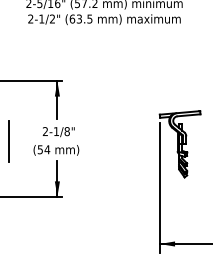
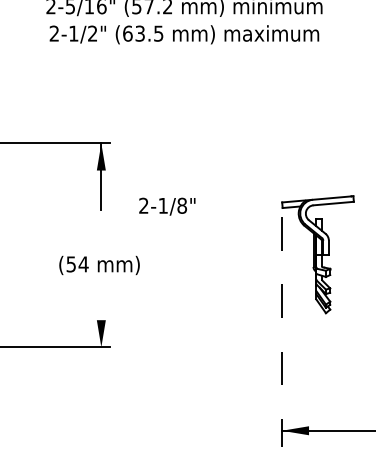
text: (58, 132) -> (166, 207), moved
line: (8, 141) -> (15, 249), removed
line: (57, 178) -> (101, 315), removed
line: (159, 188) -> (281, 332), solid -> dashed

